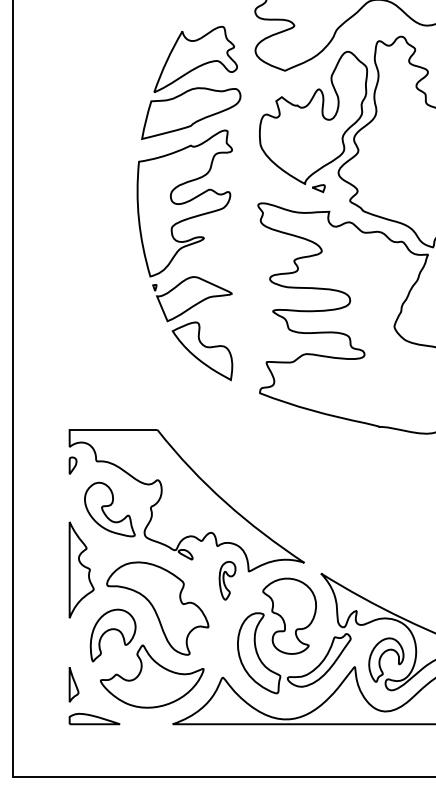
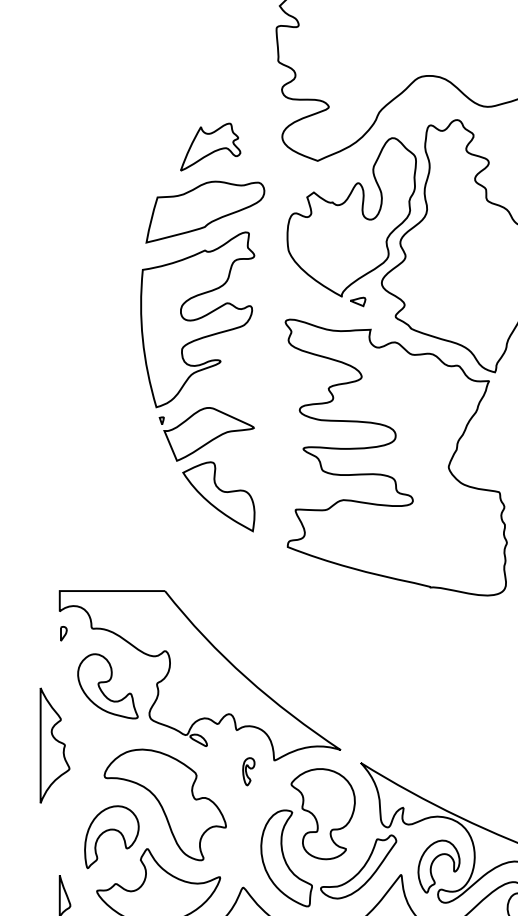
part: (195, 58) -> (210, 146), size x0.6
part: (72, 465) -> (63, 633), size x0.7
part: (81, 569) -> (54, 744), moved
part: (227, 580) -> (248, 771), size x0.6

